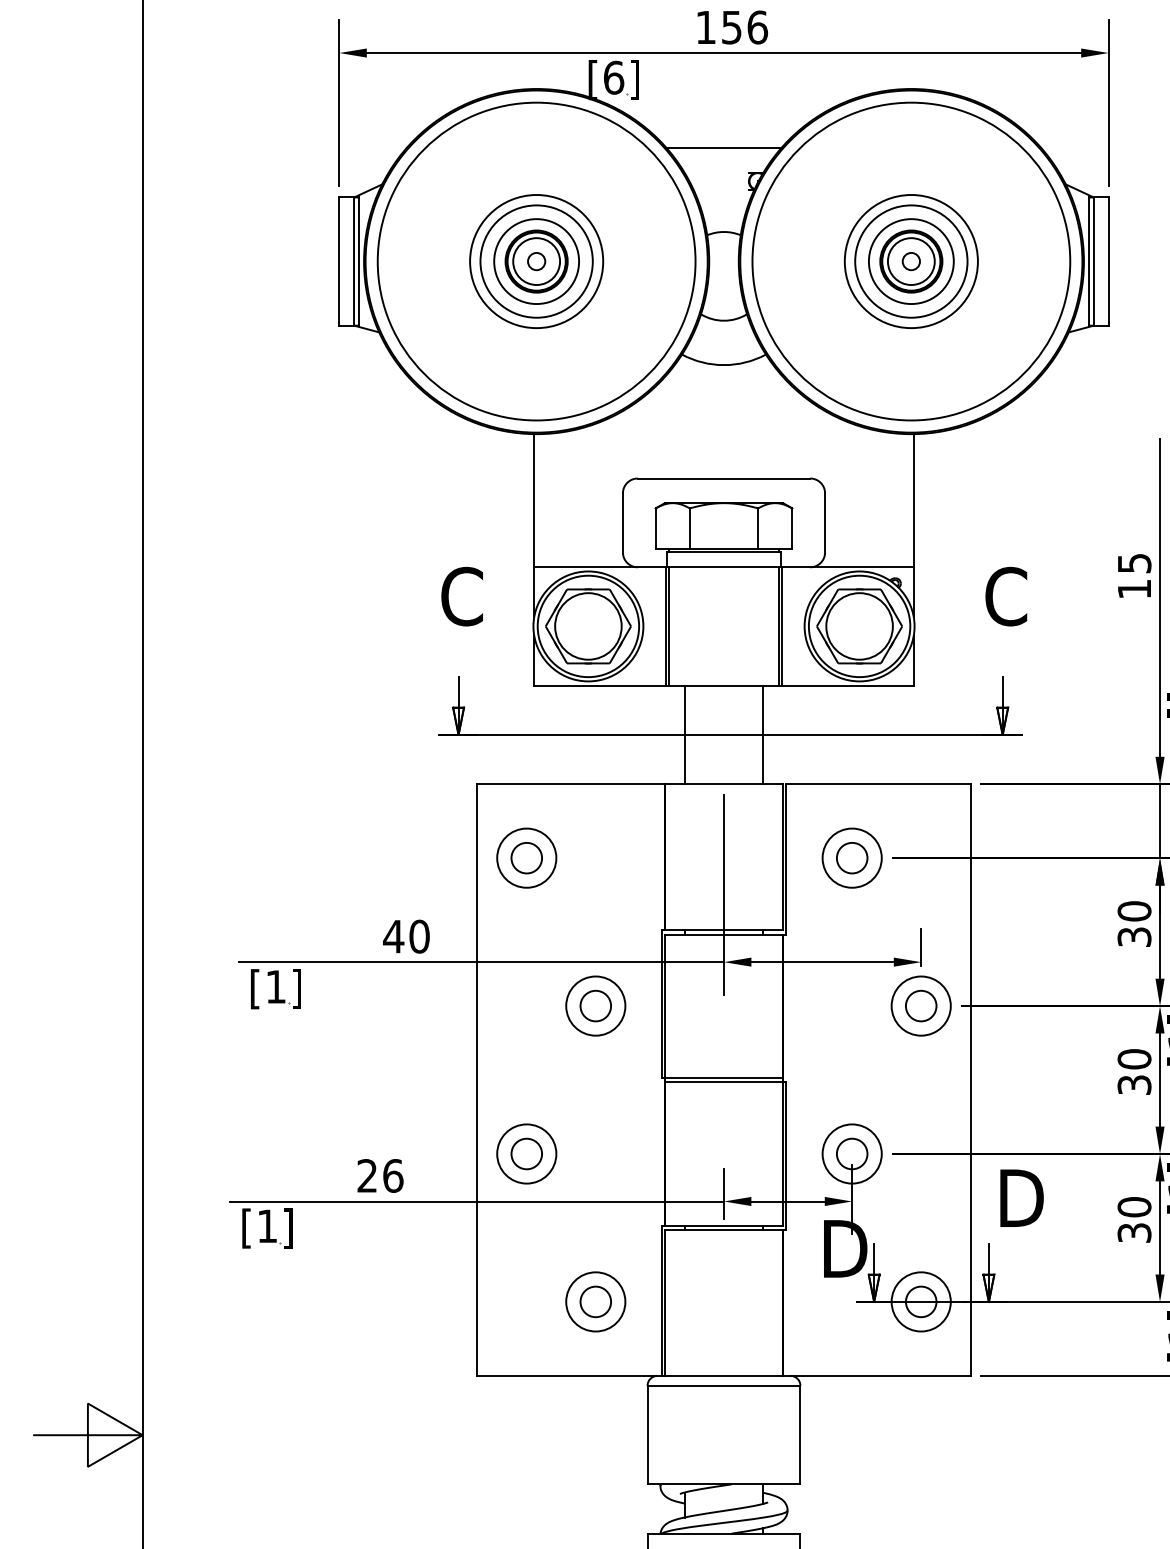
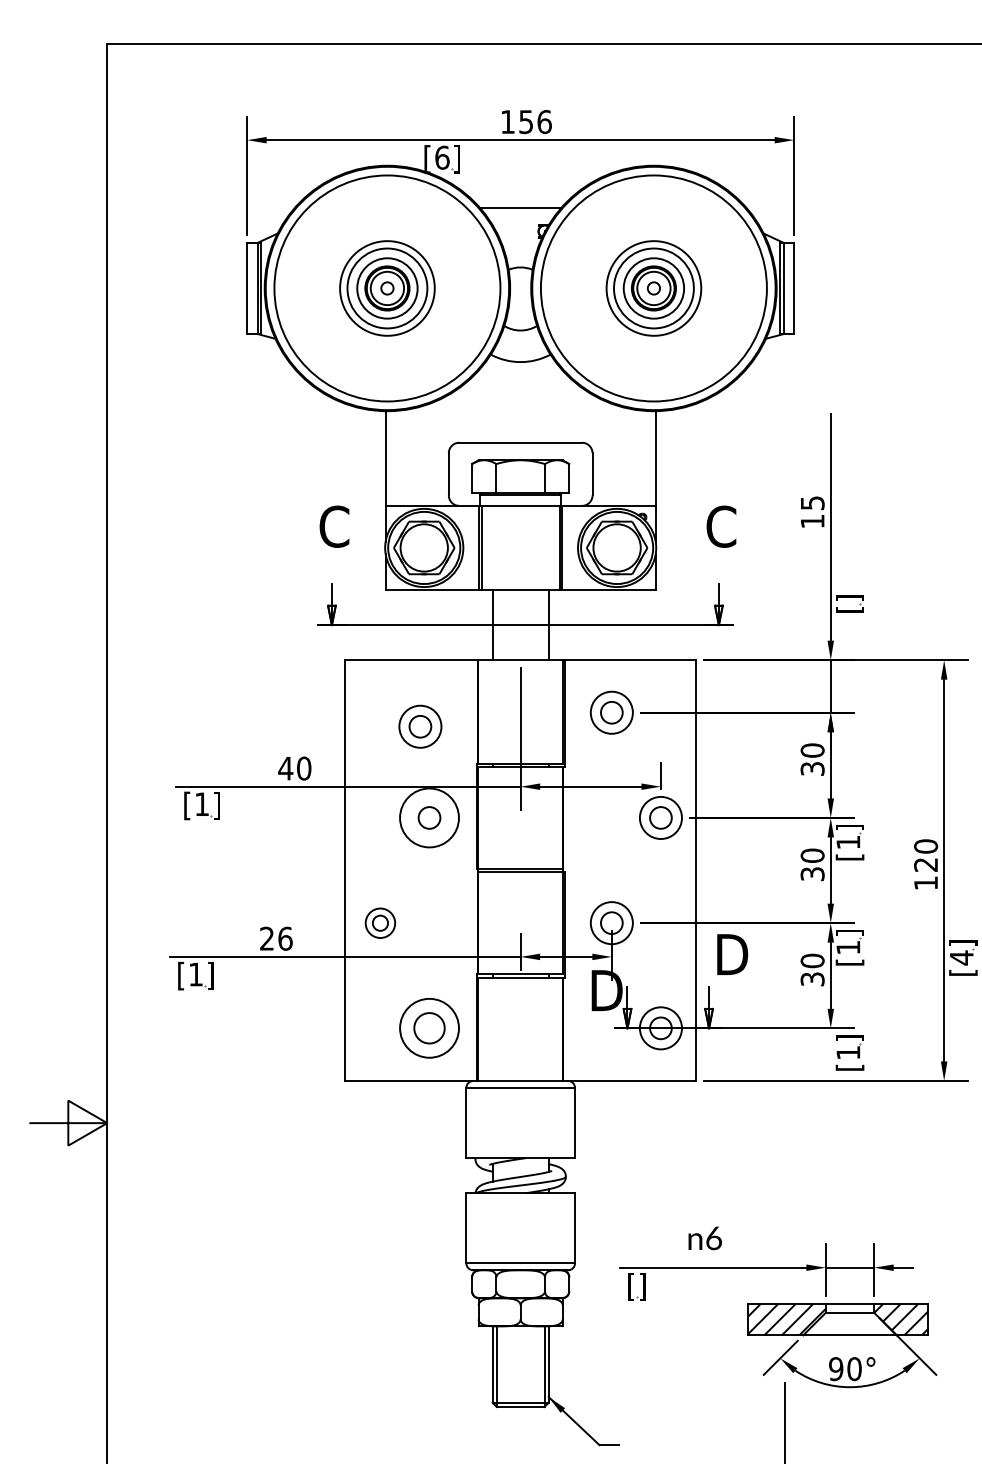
part: (526, 857) -> (420, 726), moved
circle: (595, 1005) -> (429, 817), size x1.4
part: (526, 1154) -> (380, 923), size x0.7
part: (595, 1302) -> (429, 1028), size x1.4

